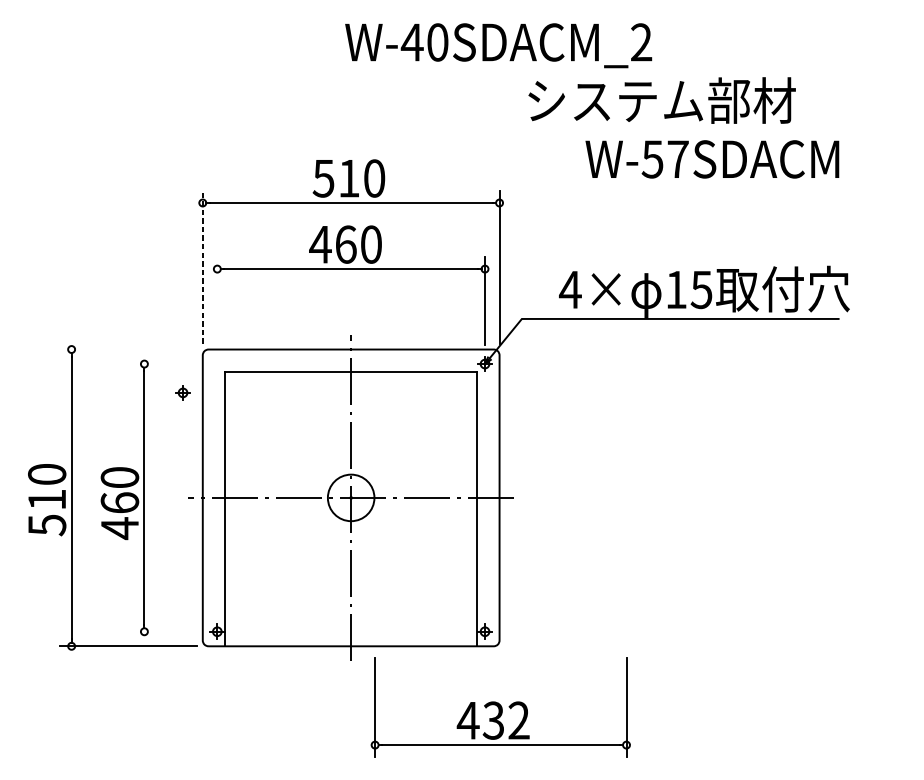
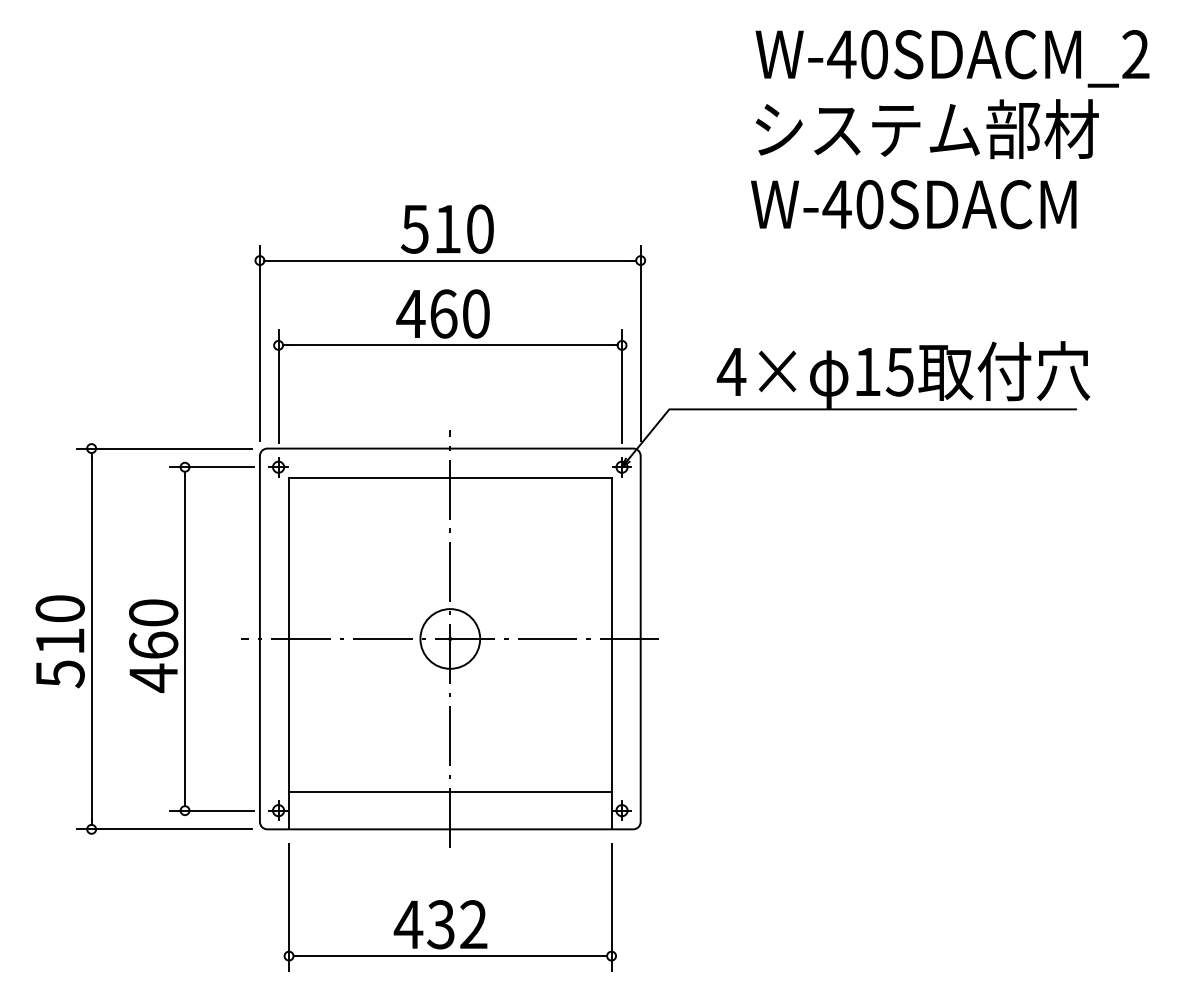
text: (498, 45) -> (952, 58), moved
text: (661, 100) -> (926, 129), moved
text: (664, 159) -> (852, 204), W-57SDACM -> W-40SDACM
line: (202, 267) -> (259, 343), dashed -> solid
line: (217, 301) -> (278, 386), added
line: (128, 349) -> (164, 448), added
line: (165, 364) -> (212, 467), added
part: (182, 393) -> (278, 467), moved
line: (351, 617) -> (450, 792), added
line: (165, 631) -> (212, 810), added
part: (500, 707) -> (449, 907), moved

